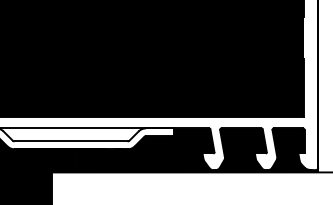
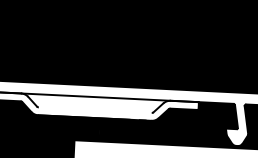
line: (70, 141) -> (94, 110), removed

